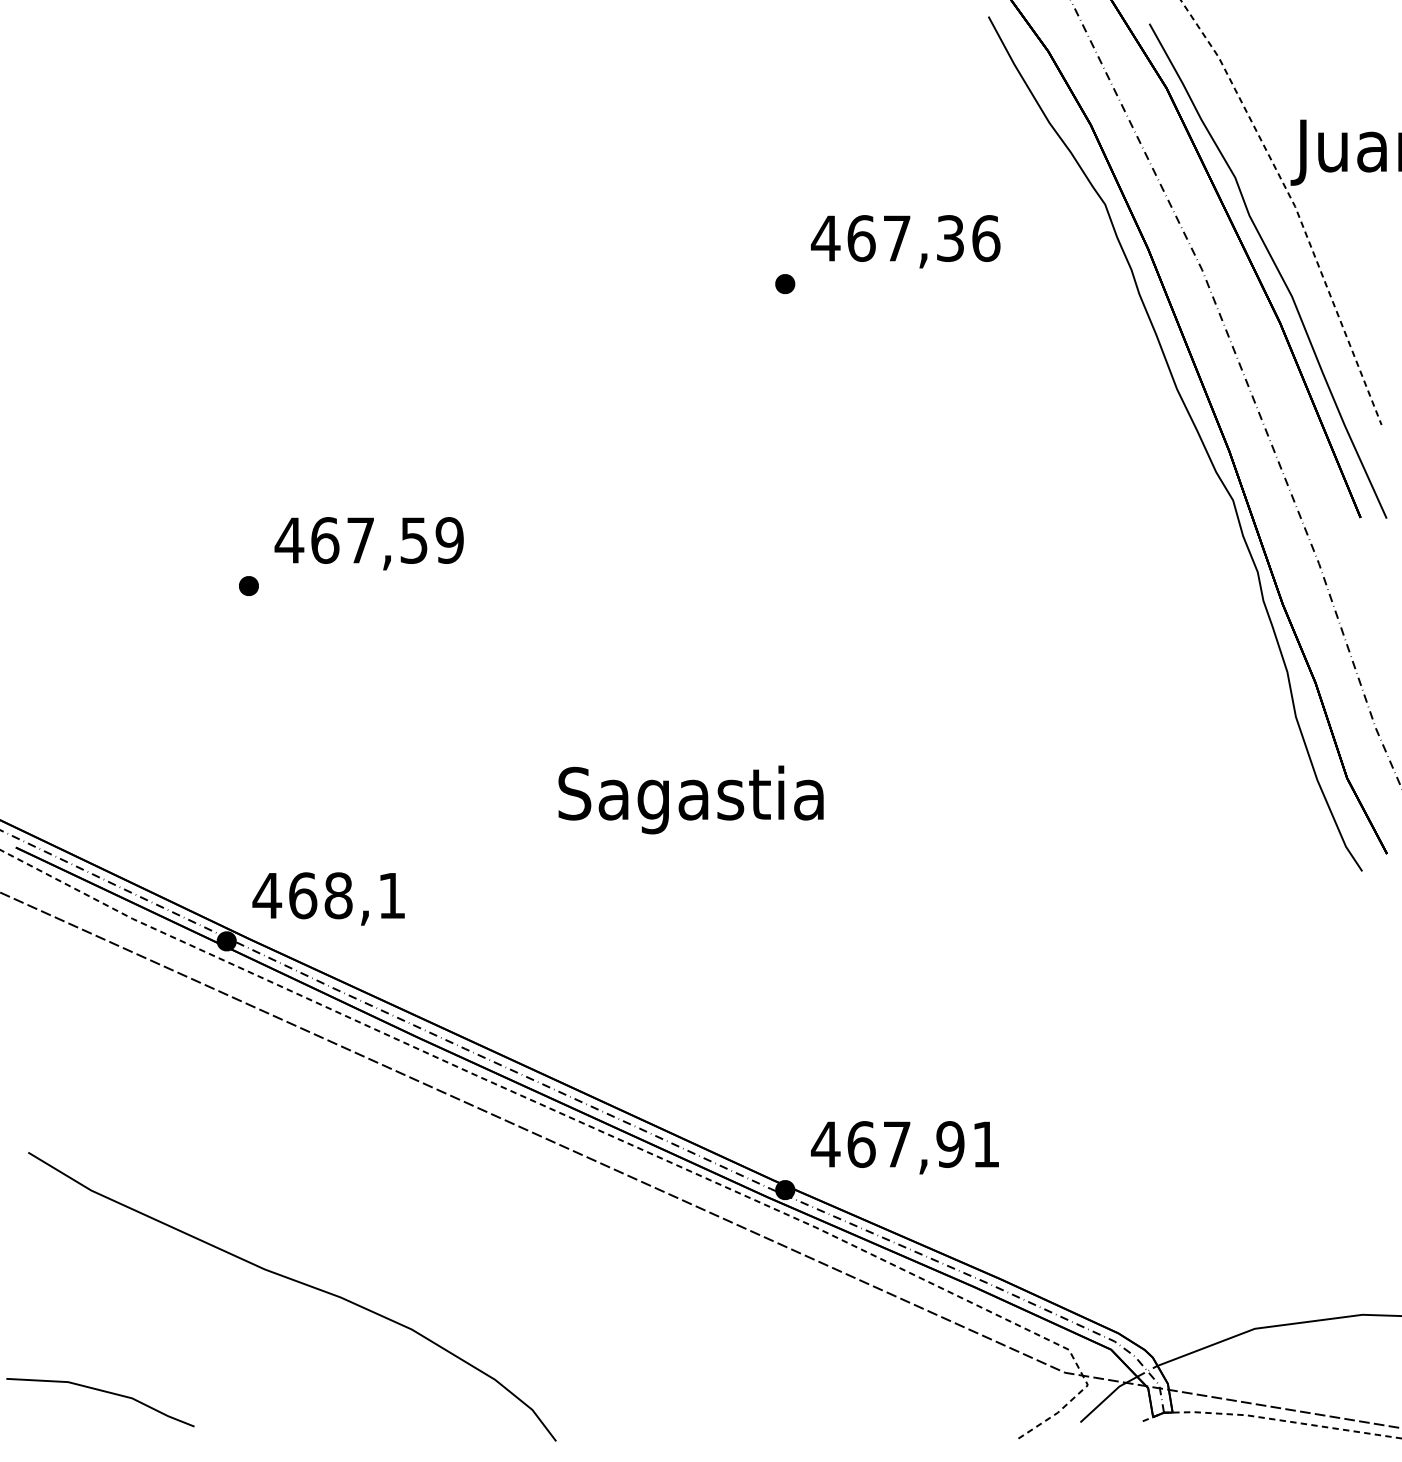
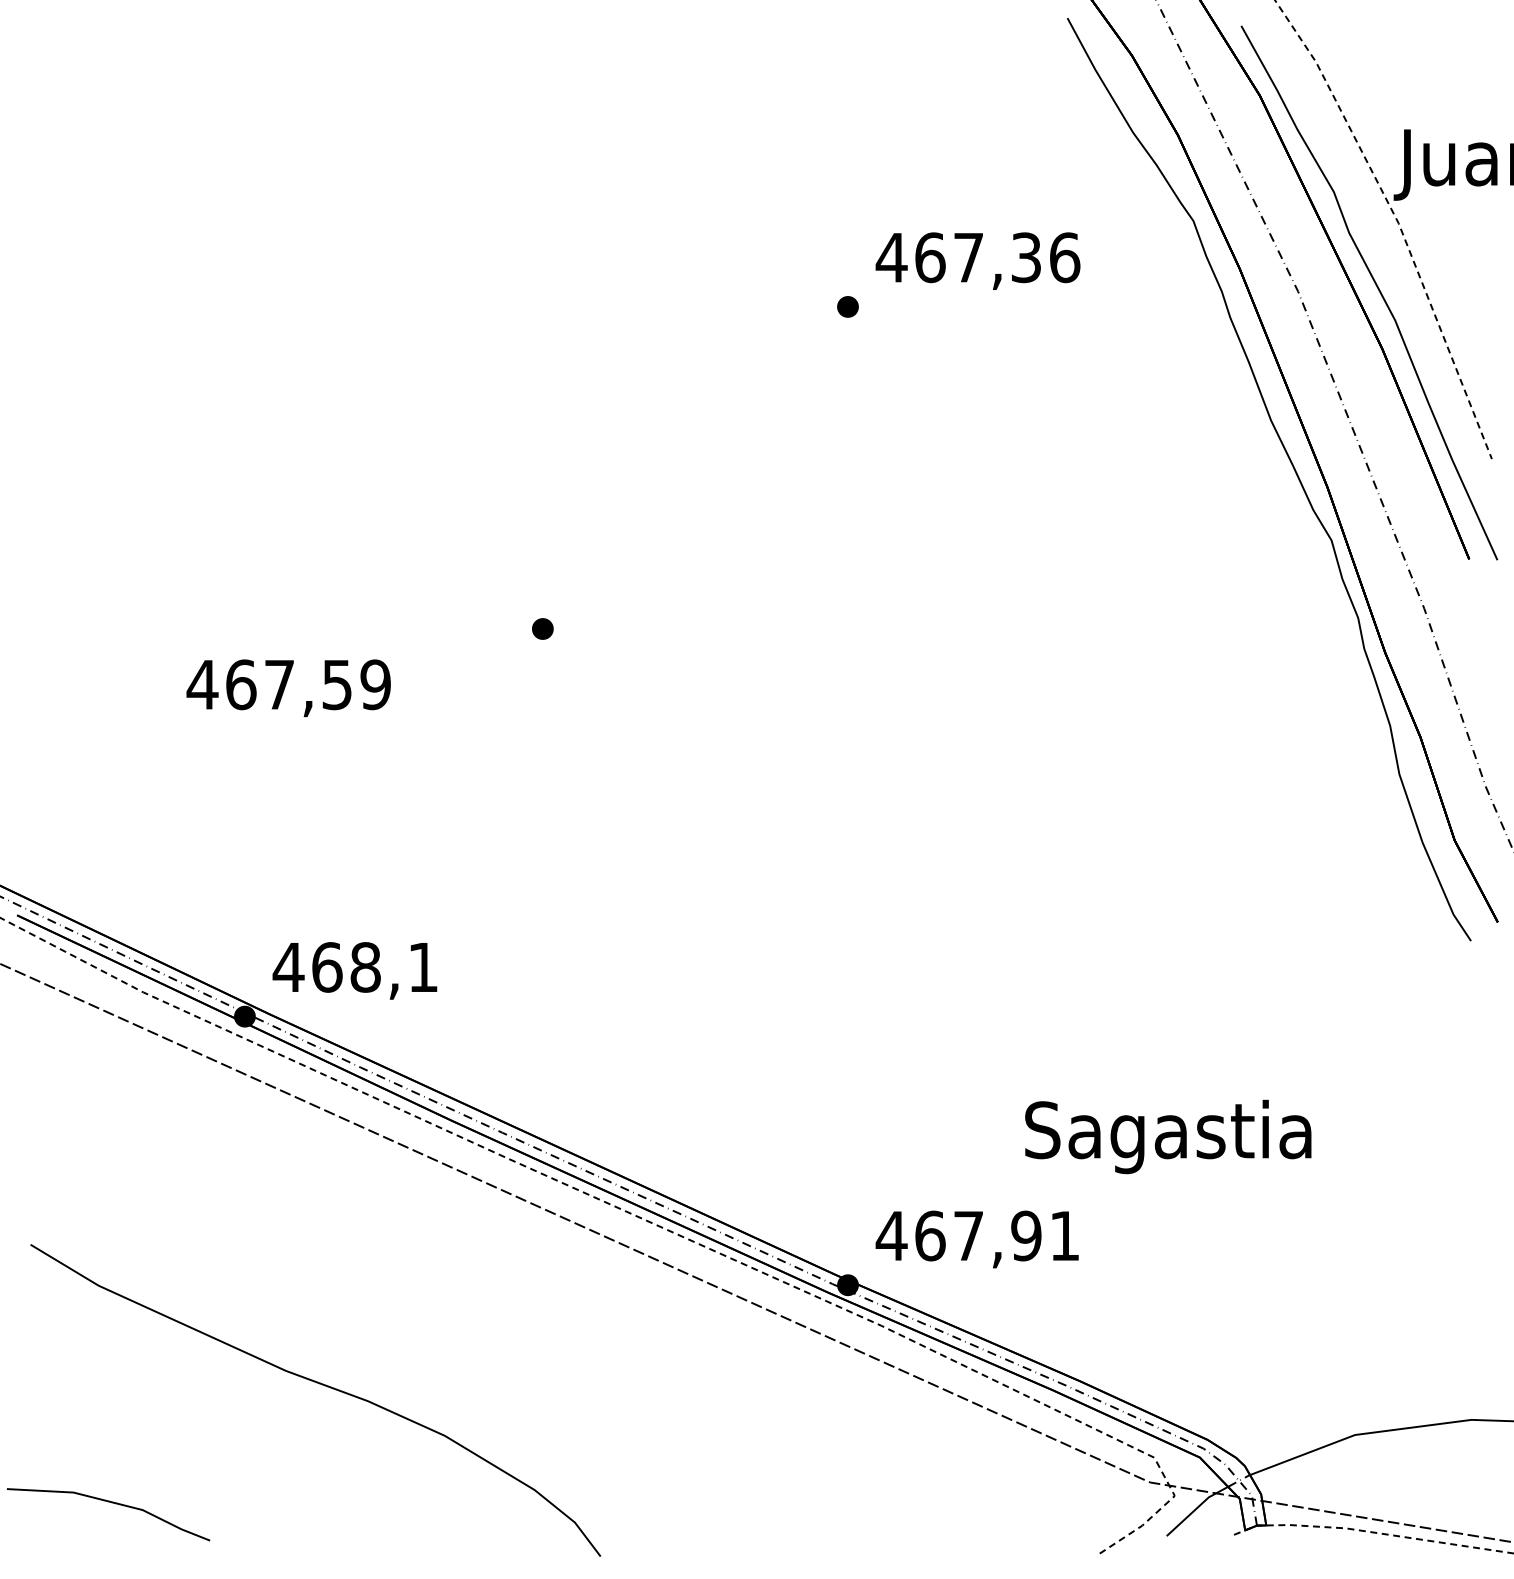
text: (368, 543) -> (288, 688), moved
part: (248, 585) -> (542, 628), moved
text: (691, 799) -> (1168, 1136), moved

